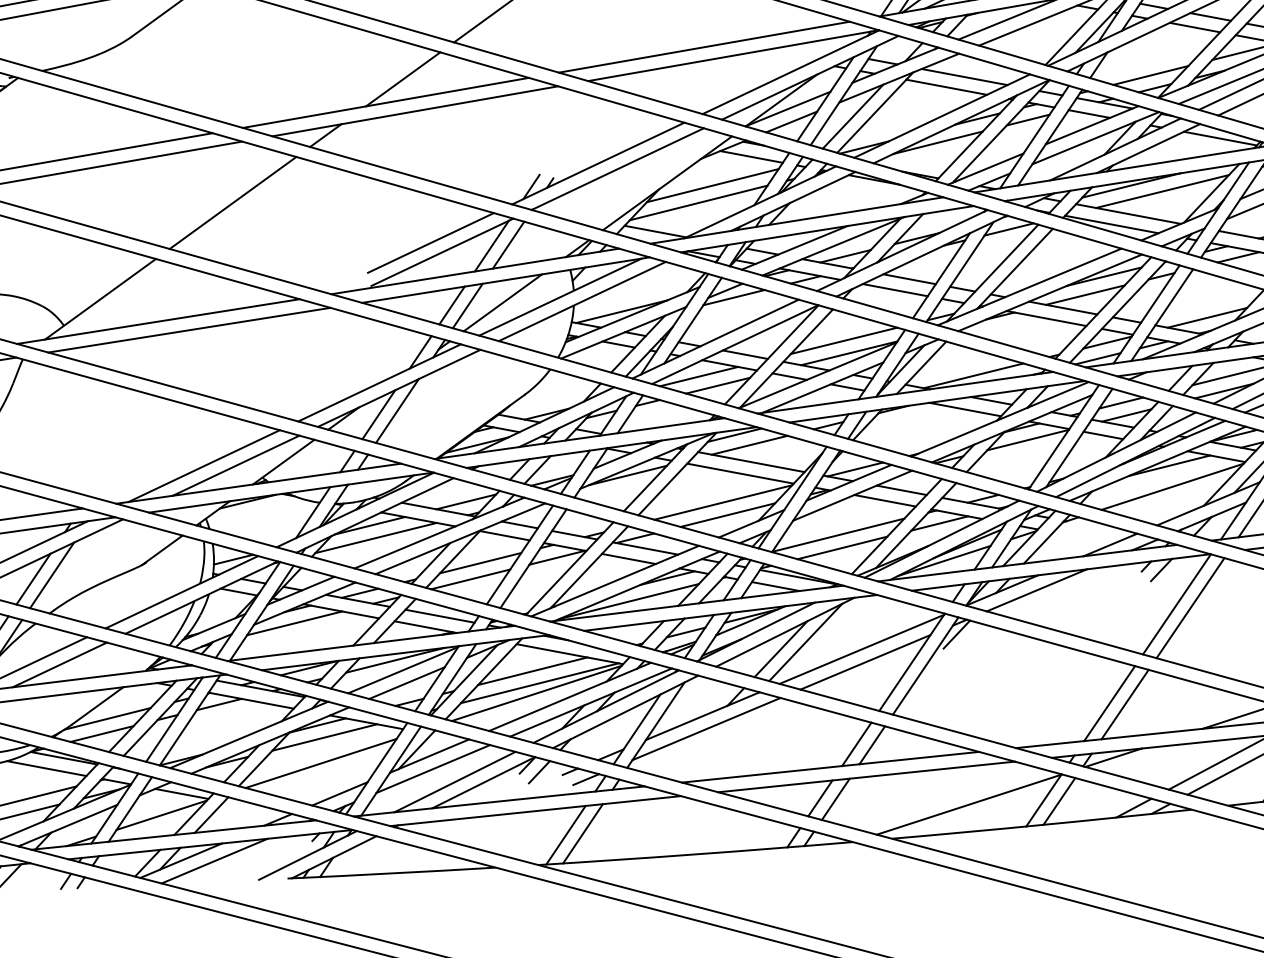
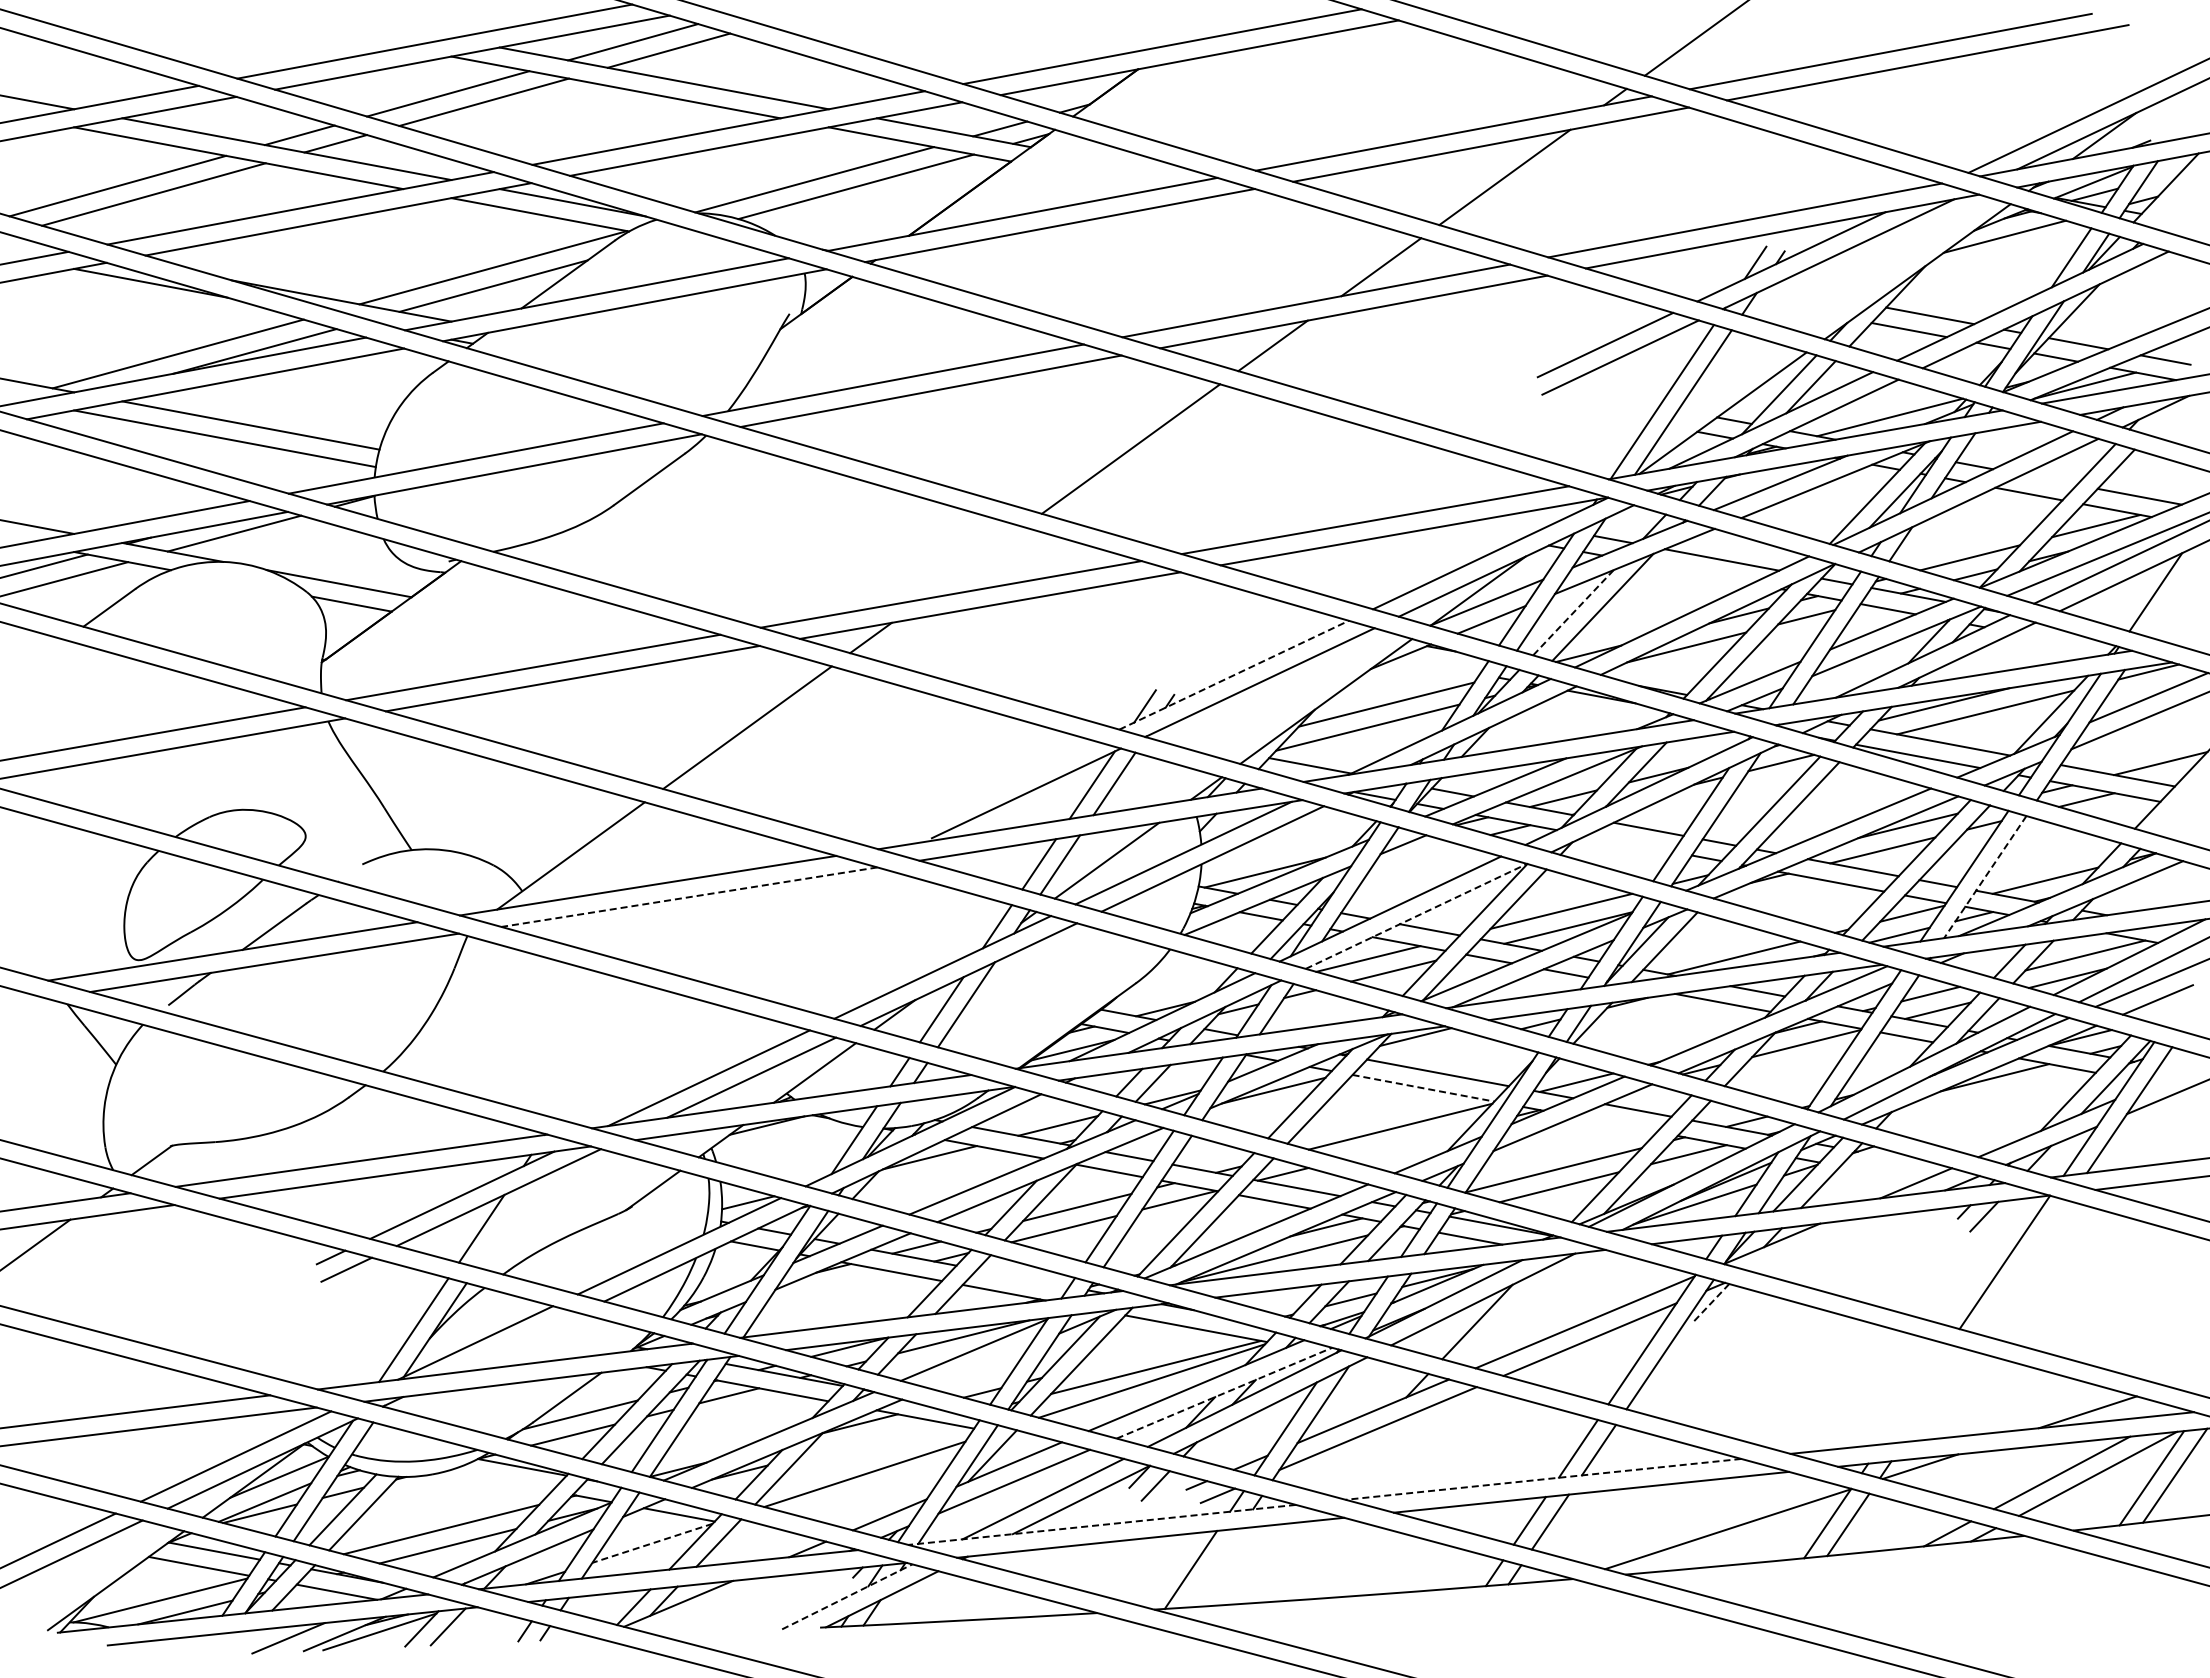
line: (1210, 16) -> (2049, 479), removed
line: (402, 79) -> (973, 563), removed
line: (946, 87) -> (1697, 573), removed
line: (853, 116) -> (1573, 612), solid -> dashed
line: (1220, 138) -> (2062, 641), removed
line: (751, 157) -> (1437, 666), removed
line: (598, 163) -> (1234, 675), solid -> dashed
line: (431, 242) -> (1011, 780), removed
line: (895, 289) -> (1629, 843), removed
line: (733, 297) -> (1414, 853), removed
line: (1162, 315) -> (1985, 877), solid -> dashed
line: (188, 330) -> (688, 897), solid -> dashed
line: (735, 344) -> (1416, 916), solid -> dashed
line: (749, 444) -> (1435, 1049), removed
line: (740, 473) -> (1423, 1088), solid -> dashed
line: (1172, 486) -> (1998, 1105), removed
line: (884, 500) -> (1615, 1124), removed
line: (727, 515) -> (1406, 1143), removed
line: (375, 537) -> (937, 1173), removed
line: (52, 575) -> (506, 1223), removed
line: (1036, 590) -> (1817, 1243), removed
line: (1190, 608) -> (2022, 1267), removed
line: (440, 615) -> (1023, 1277), removed
line: (294, 623) -> (829, 1287), removed
line: (956, 634) -> (1711, 1302), solid -> dashed
line: (805, 641) -> (1509, 1312), removed
line: (59, 664) -> (516, 1342), removed
line: (532, 671) -> (1146, 1351), removed
line: (407, 683) -> (979, 1367), removed
line: (591, 702) -> (1224, 1393), solid -> dashed
line: (1109, 703) -> (1915, 1394), removed
line: (1124, 704) -> (1935, 1395), removed
line: (324, 737) -> (869, 1439), removed
line: (830, 767) -> (1543, 1479), solid -> dashed
line: (46, 768) -> (499, 1481), removed
line: (499, 801) -> (1102, 1524), solid -> dashed
line: (161, 815) -> (652, 1543), solid -> dashed
line: (582, 833) -> (1213, 1567), removed
line: (308, 855) -> (847, 1596), solid -> dashed
line: (214, 861) -> (722, 1604), removed

